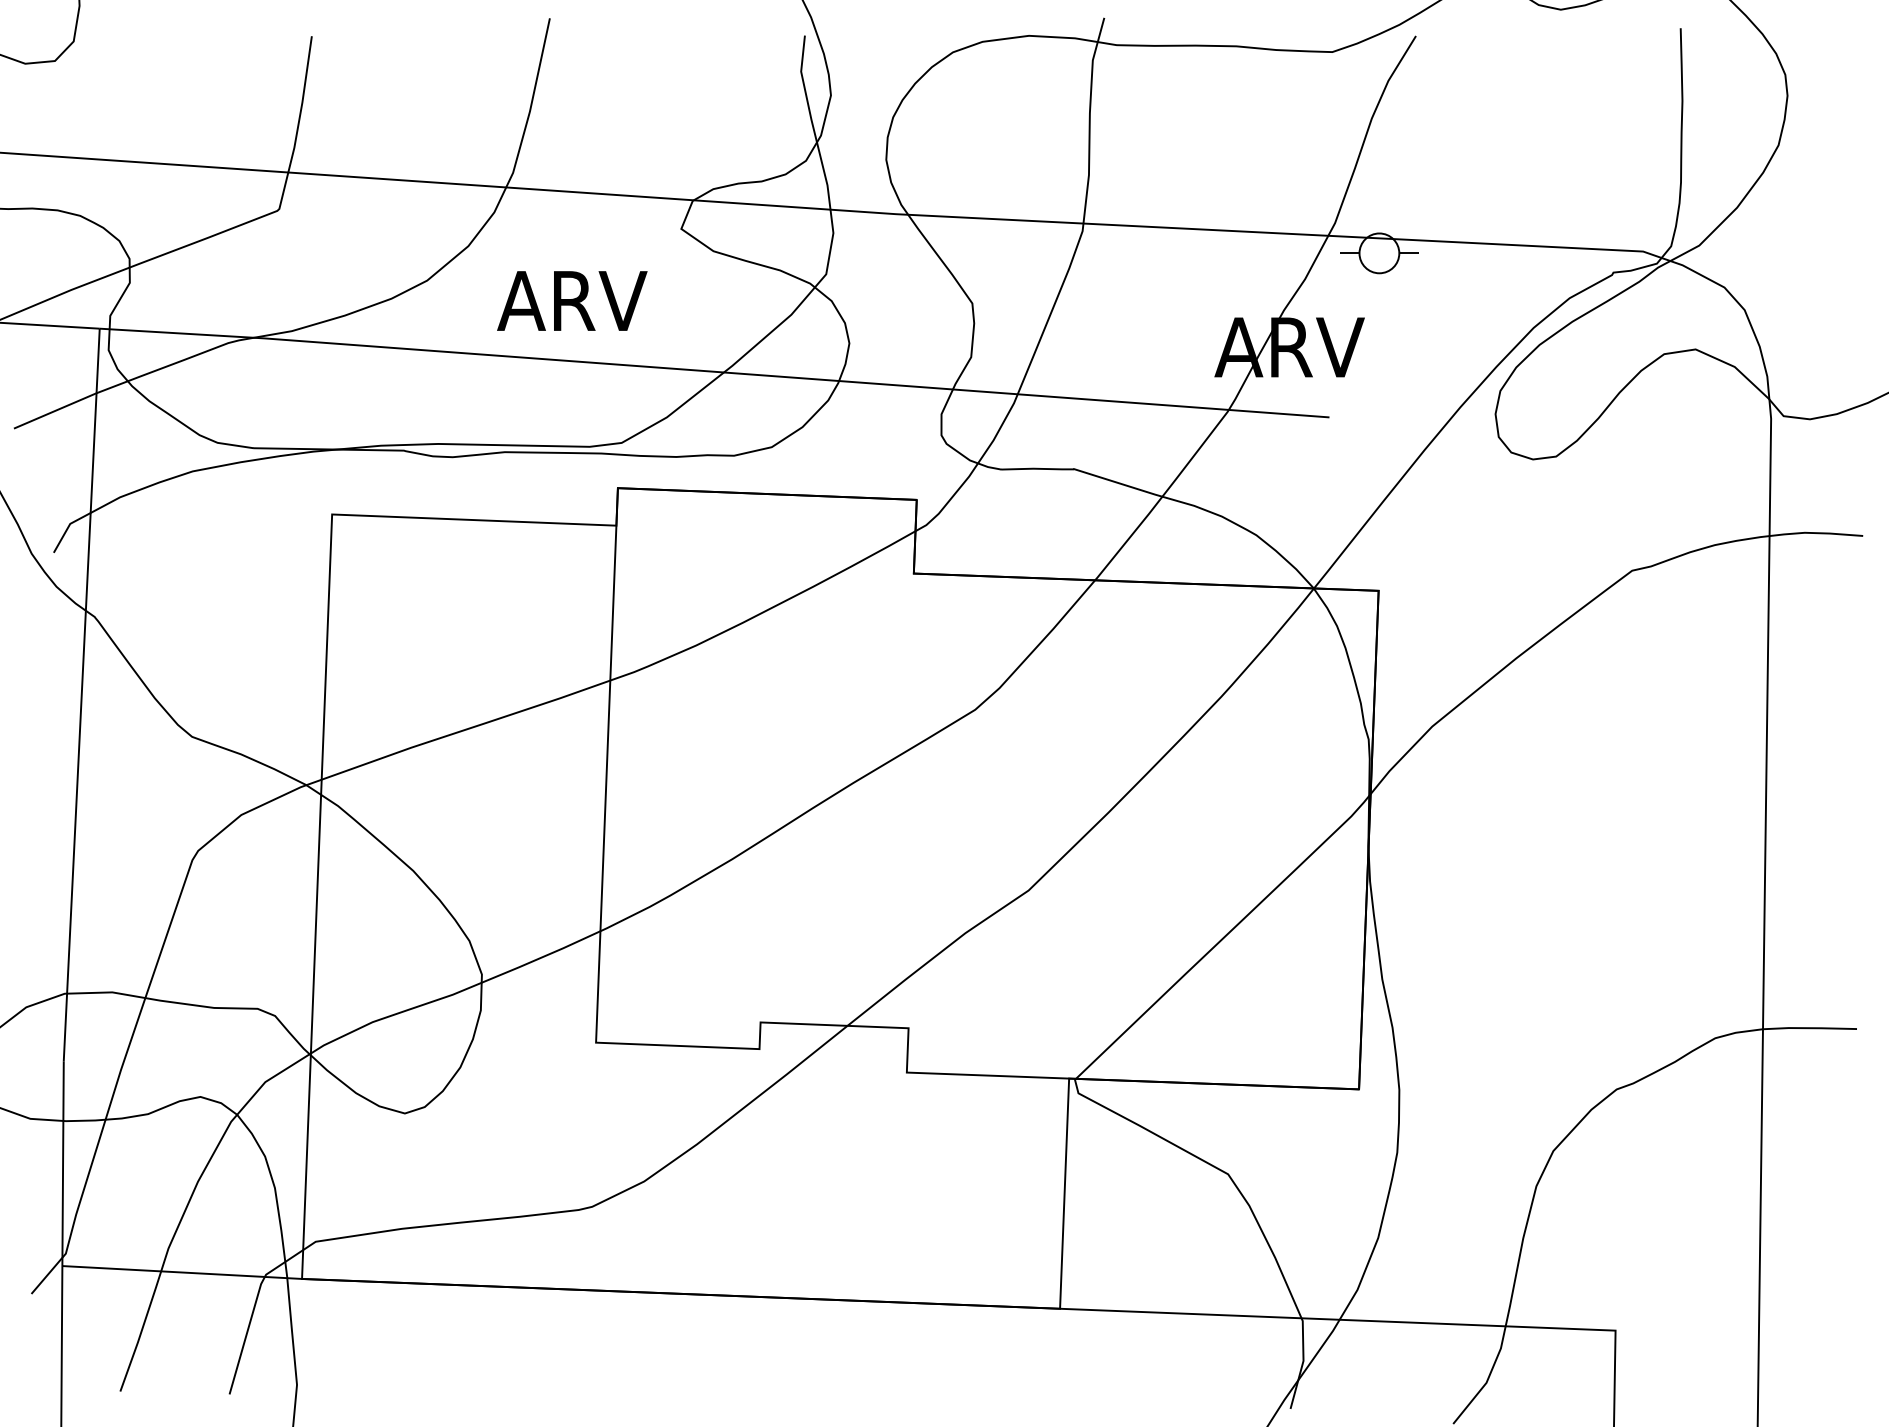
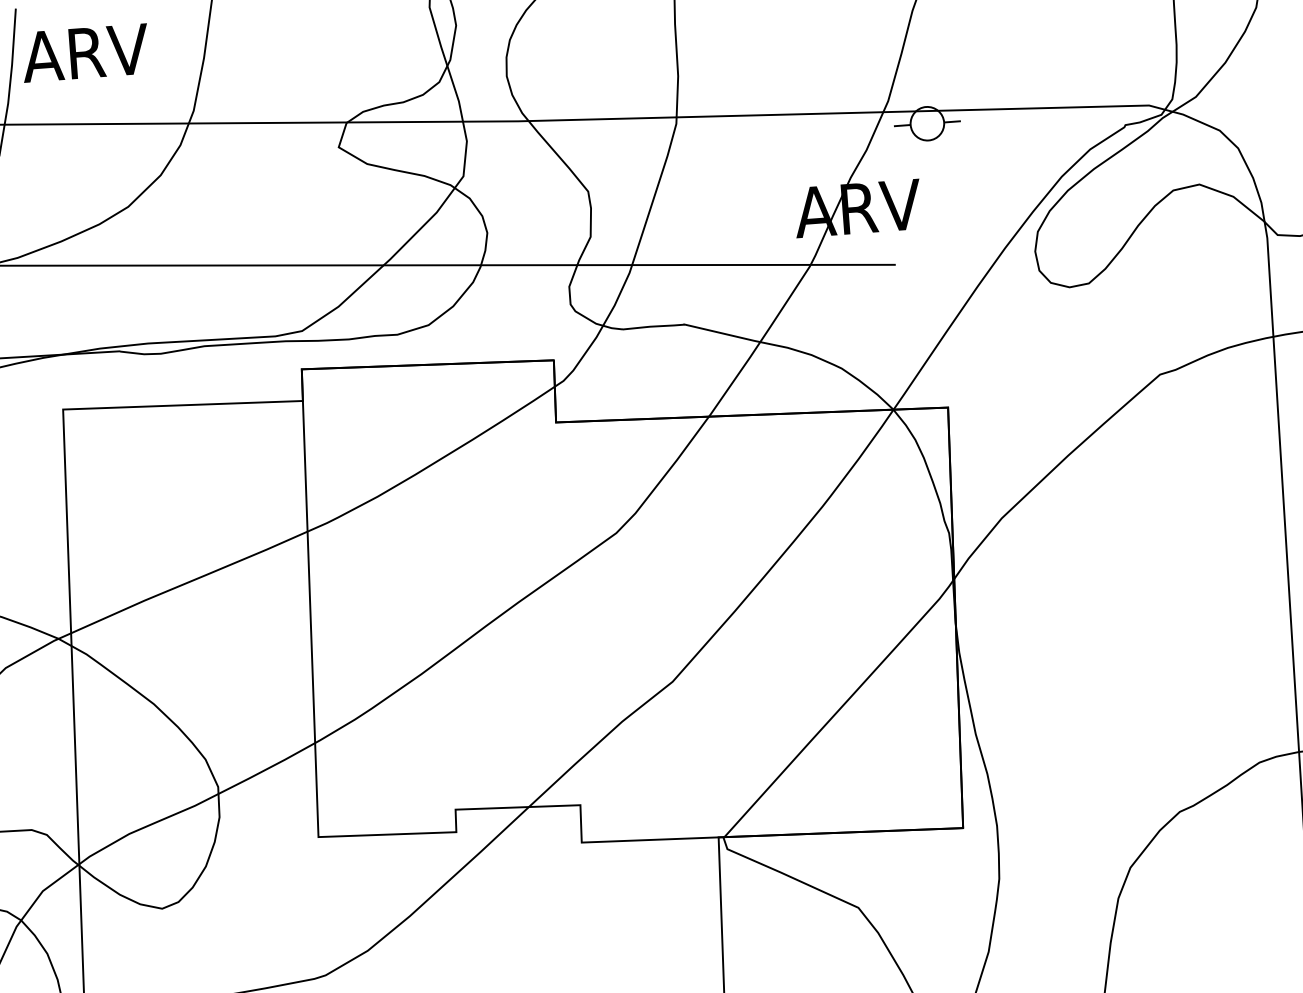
text: (572, 300) -> (85, 52), moved

